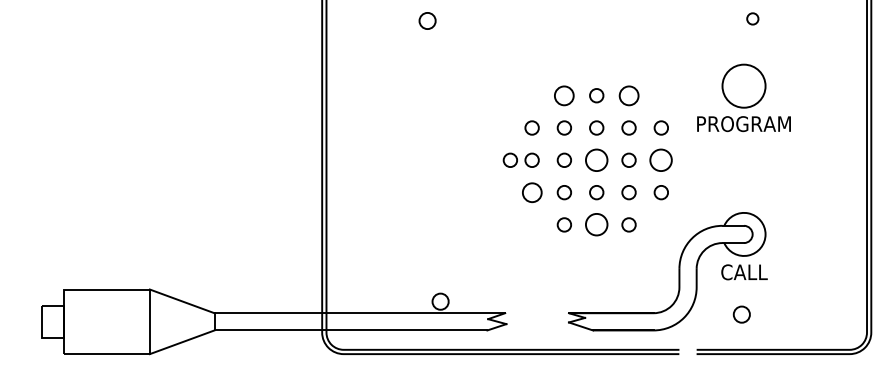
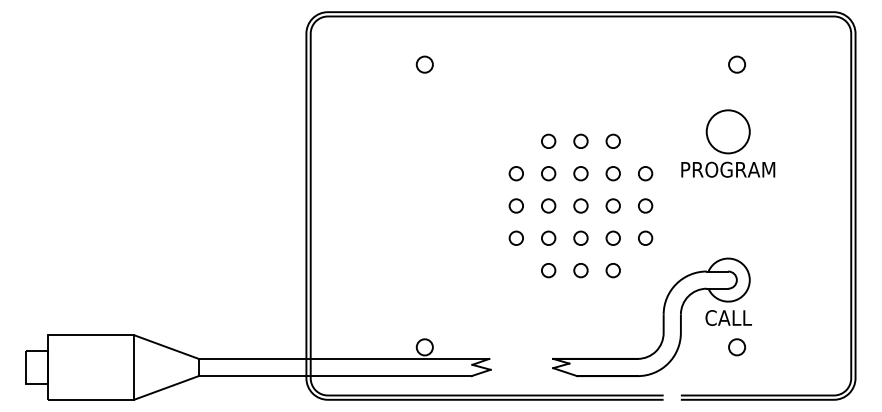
circle: (752, 18) -> (736, 64), size x1.43
circle: (427, 20) -> (424, 64), moved
circle: (564, 94) -> (548, 140), size x0.71
circle: (628, 94) -> (612, 140), size x0.71
circle: (510, 159) -> (494, 205), removed
circle: (596, 159) -> (580, 205), size x0.62
circle: (661, 159) -> (645, 205), size x0.62
circle: (531, 191) -> (515, 237), size x0.71
circle: (596, 224) -> (580, 270), size x0.62
circle: (741, 314) -> (736, 347), moved

